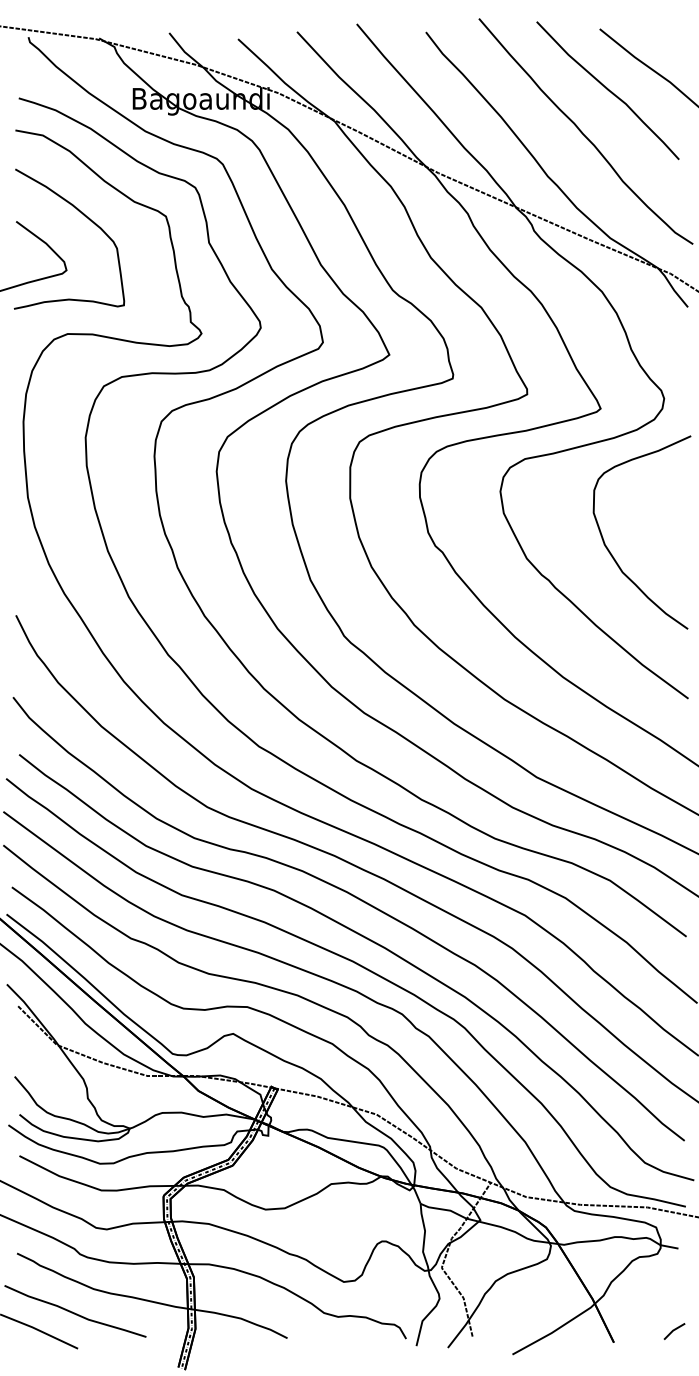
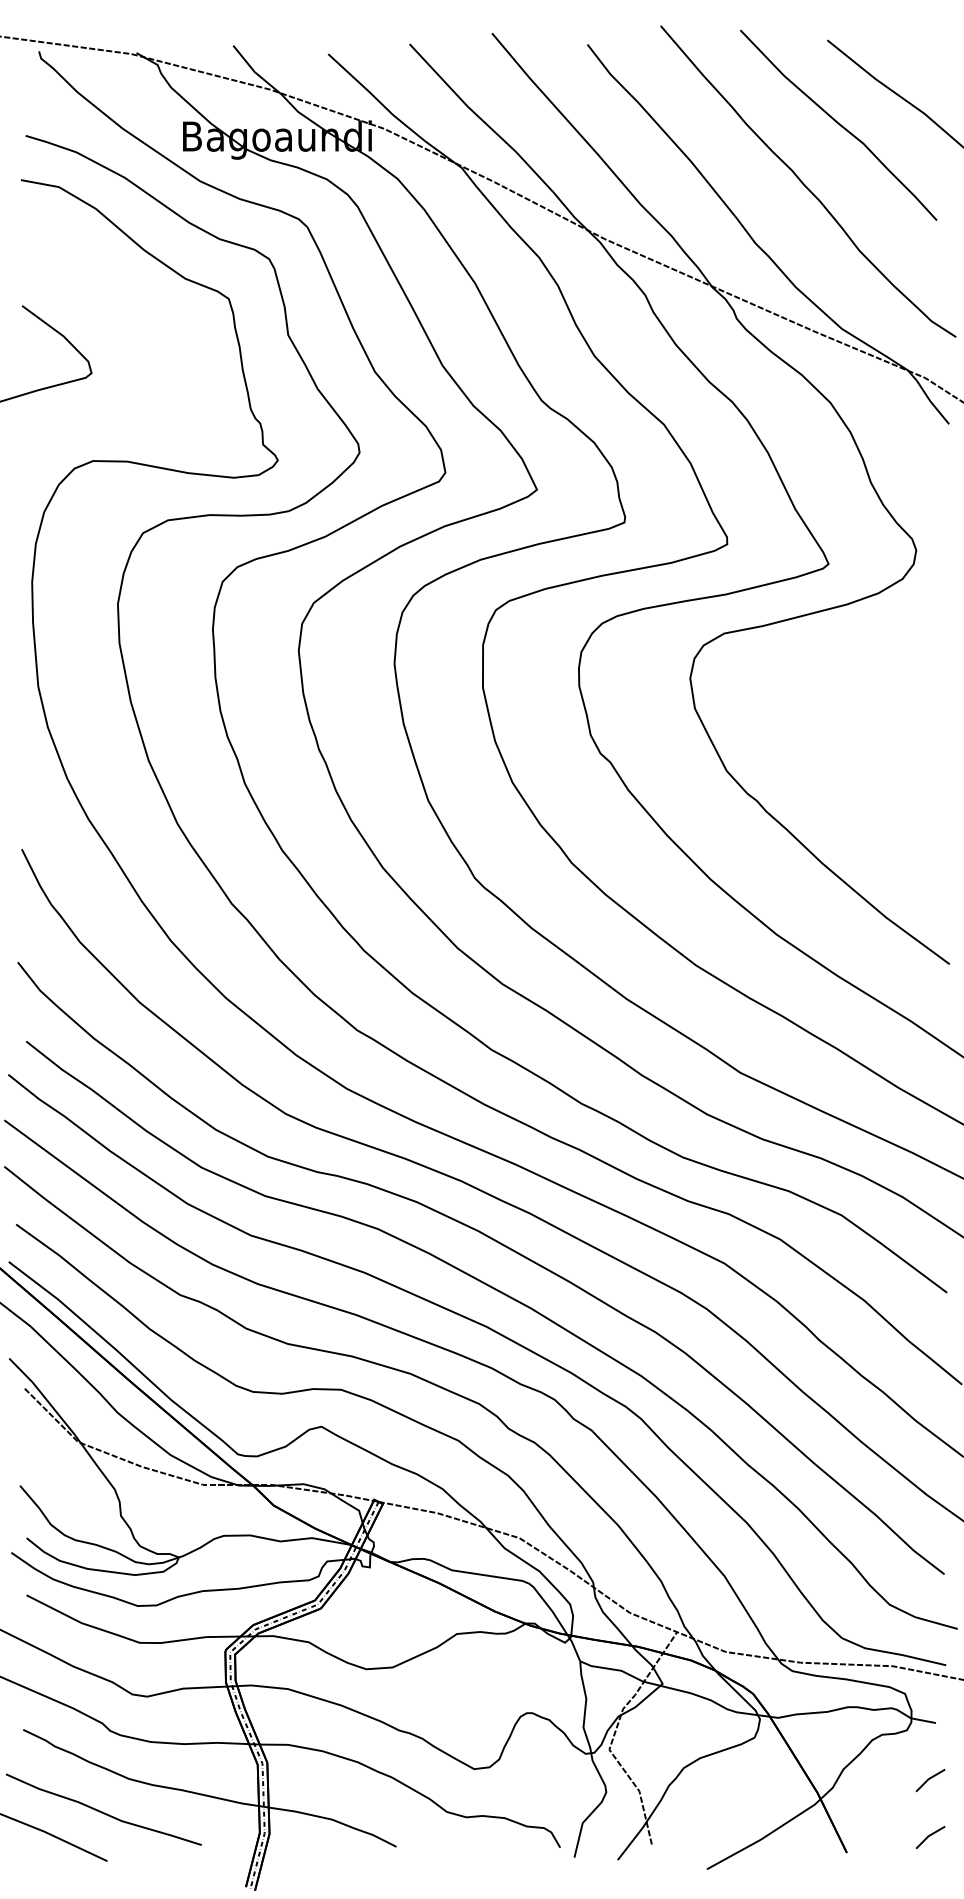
curve: (88, 219) -> (122, 303), removed
curve: (610, 552) -> (842, 762), removed
line: (674, 1289) -> (930, 1779), added

